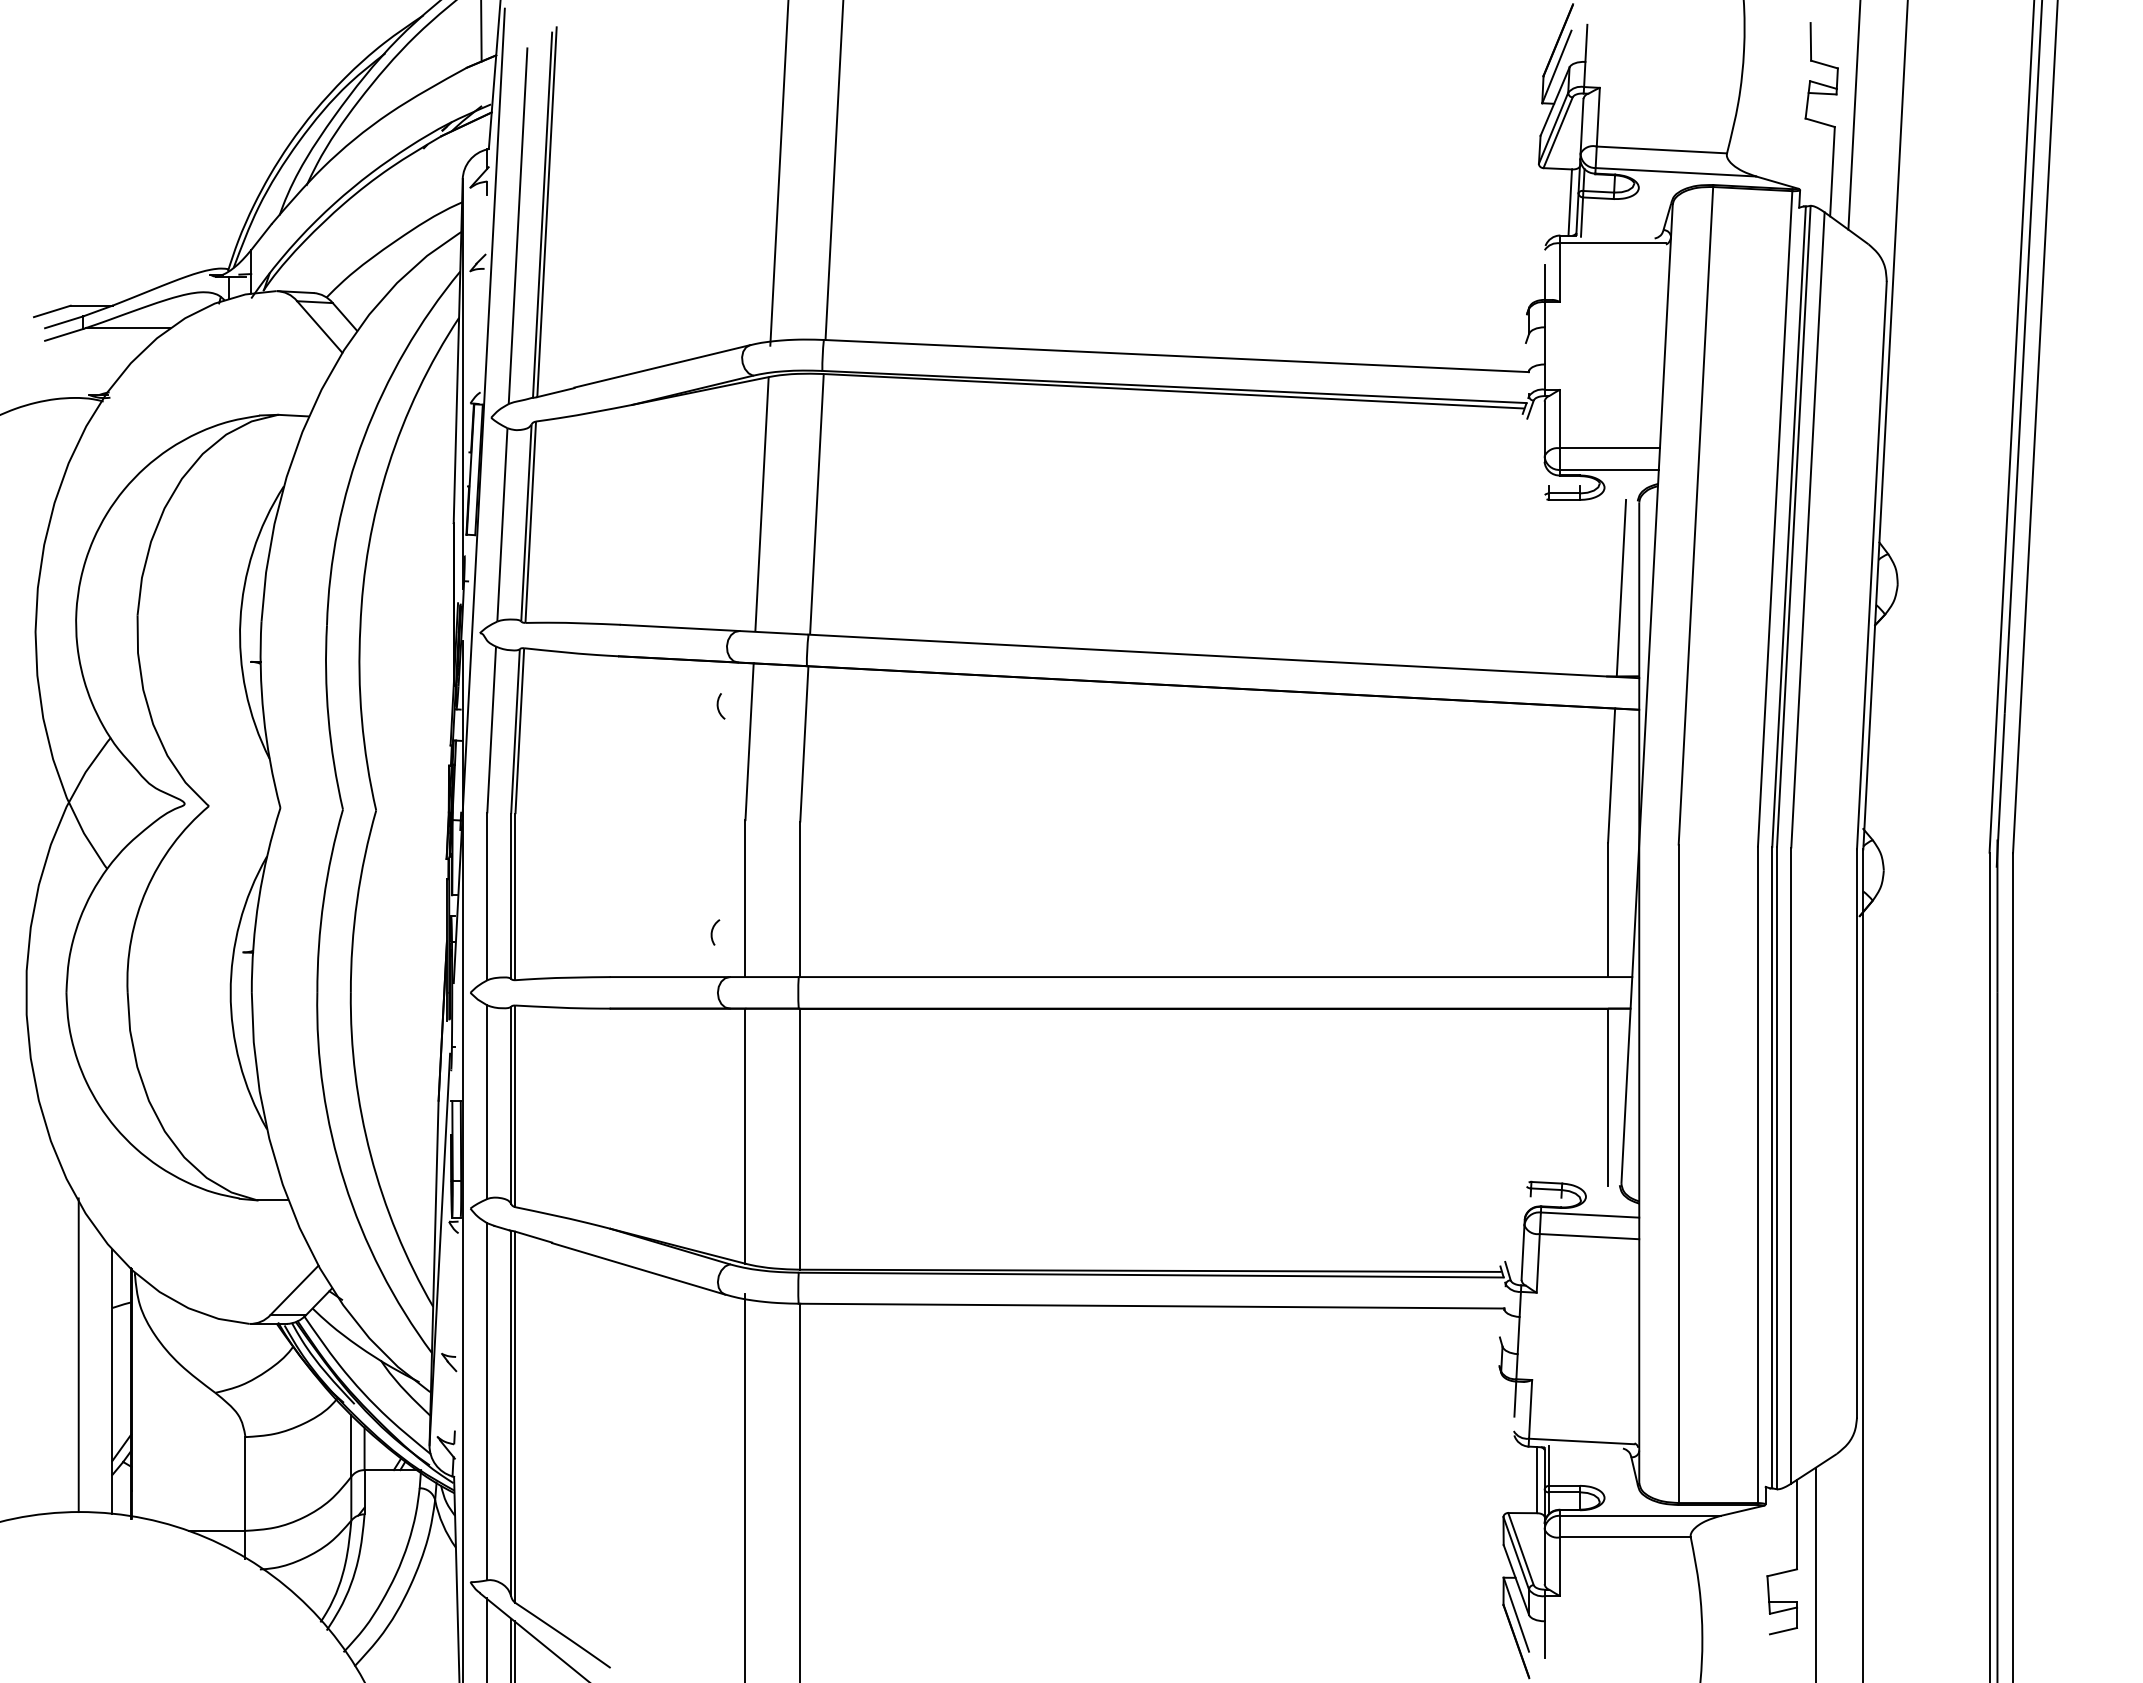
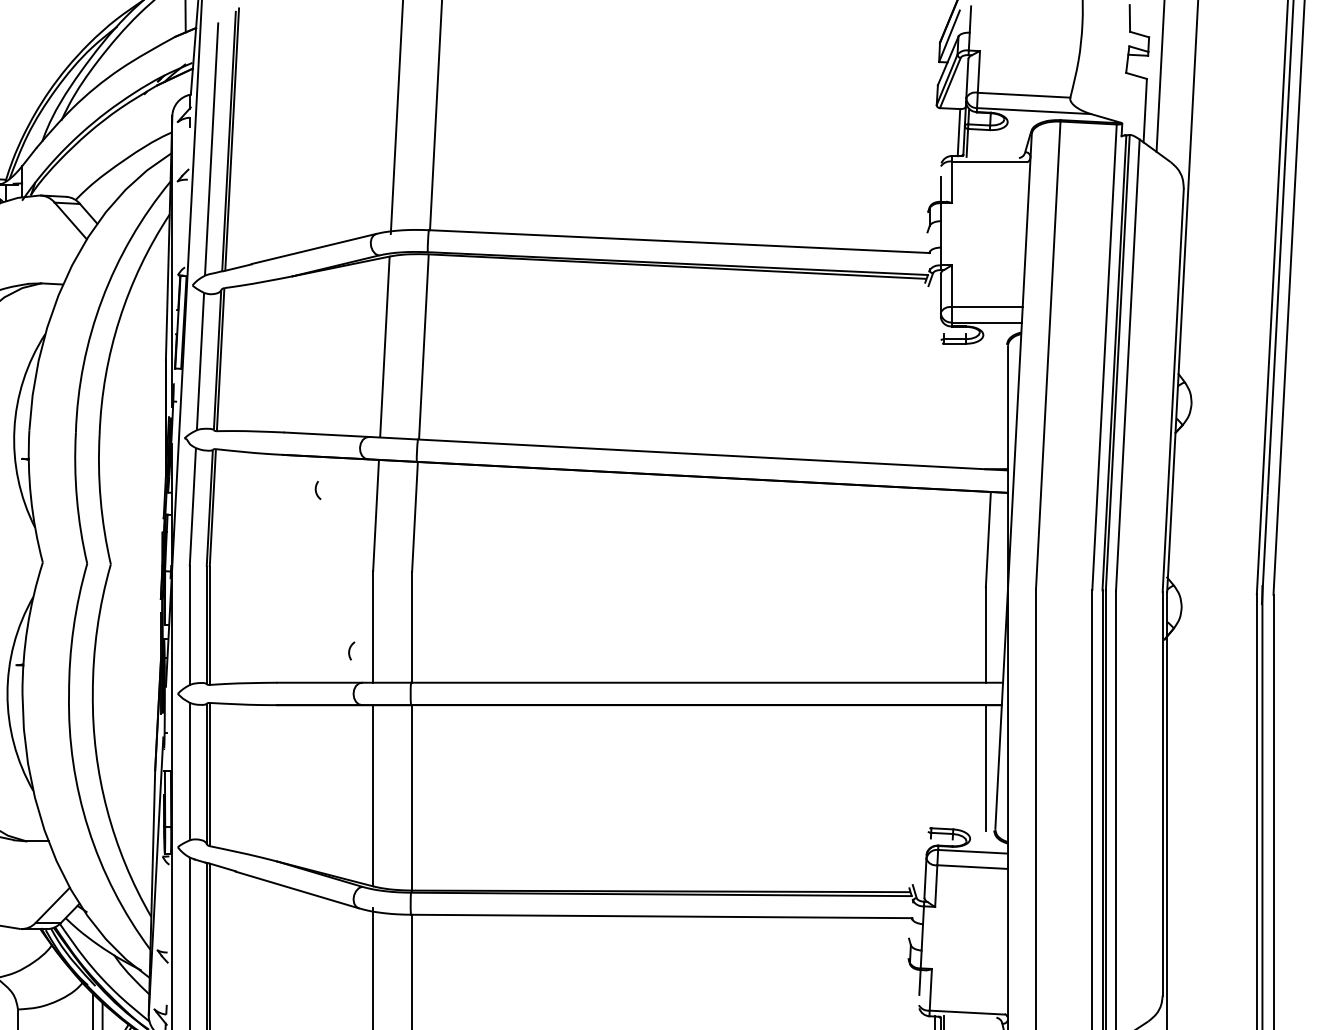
line: (1621, 588) -> (995, 406), removed
arc: (718, 706) -> (316, 490), moved

